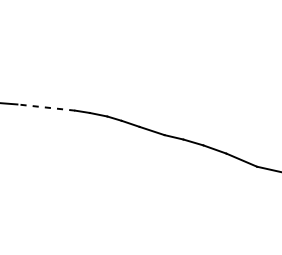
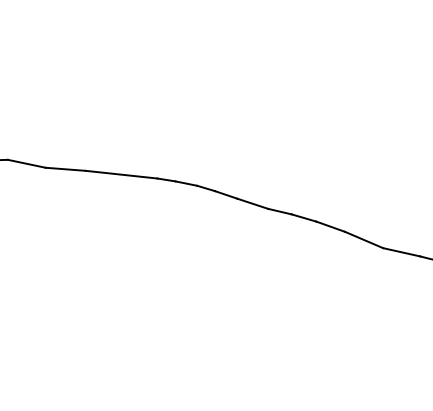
line: (46, 107) -> (121, 174), dashed -> solid

